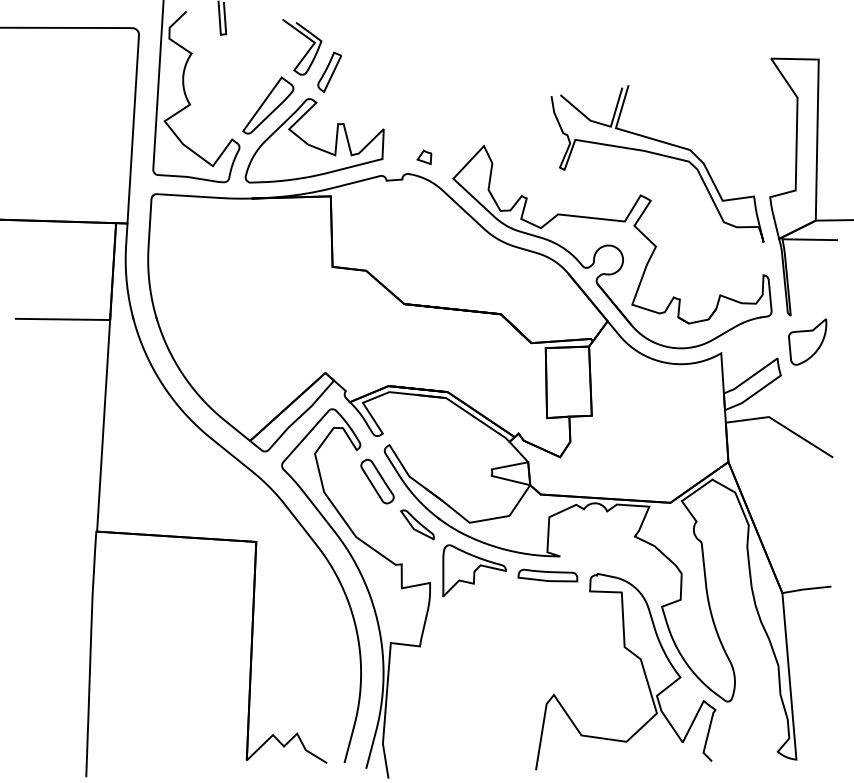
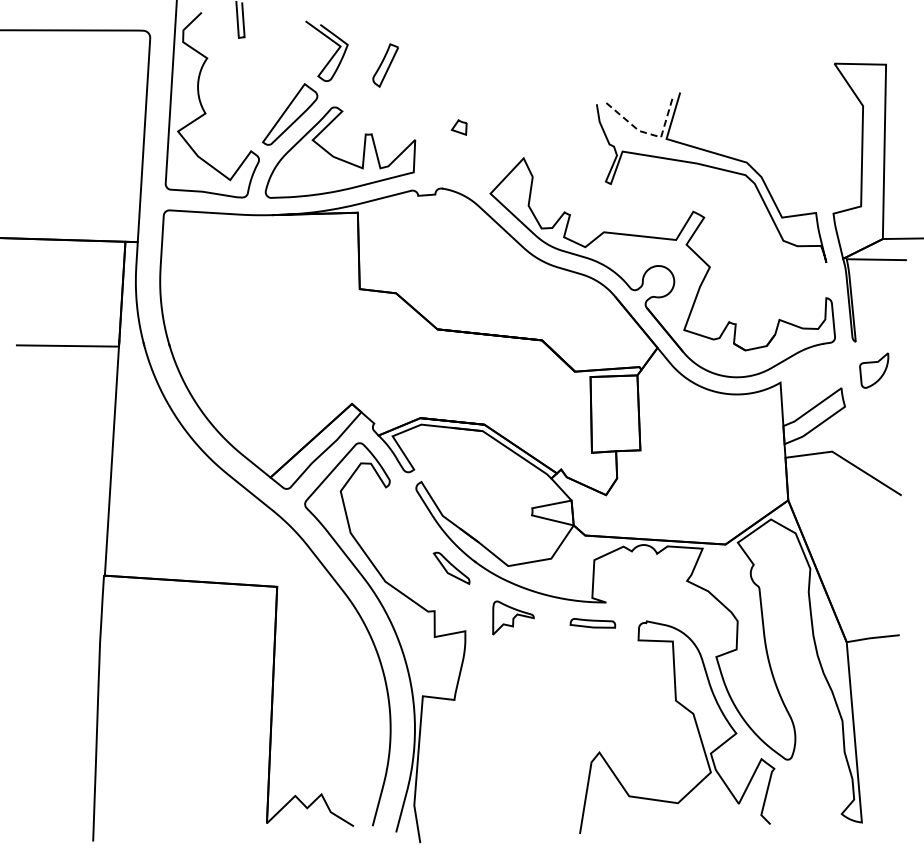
part: (329, 72) -> (385, 65), moved
line: (602, 124) -> (651, 134), solid -> dashed
part: (423, 157) -> (458, 127), moved
part: (808, 342) -> (874, 370), size x0.7
part: (377, 481) -> (408, 521), removed
part: (474, 570) -> (513, 617), size x0.6
part: (547, 575) -> (592, 623), size x0.7

